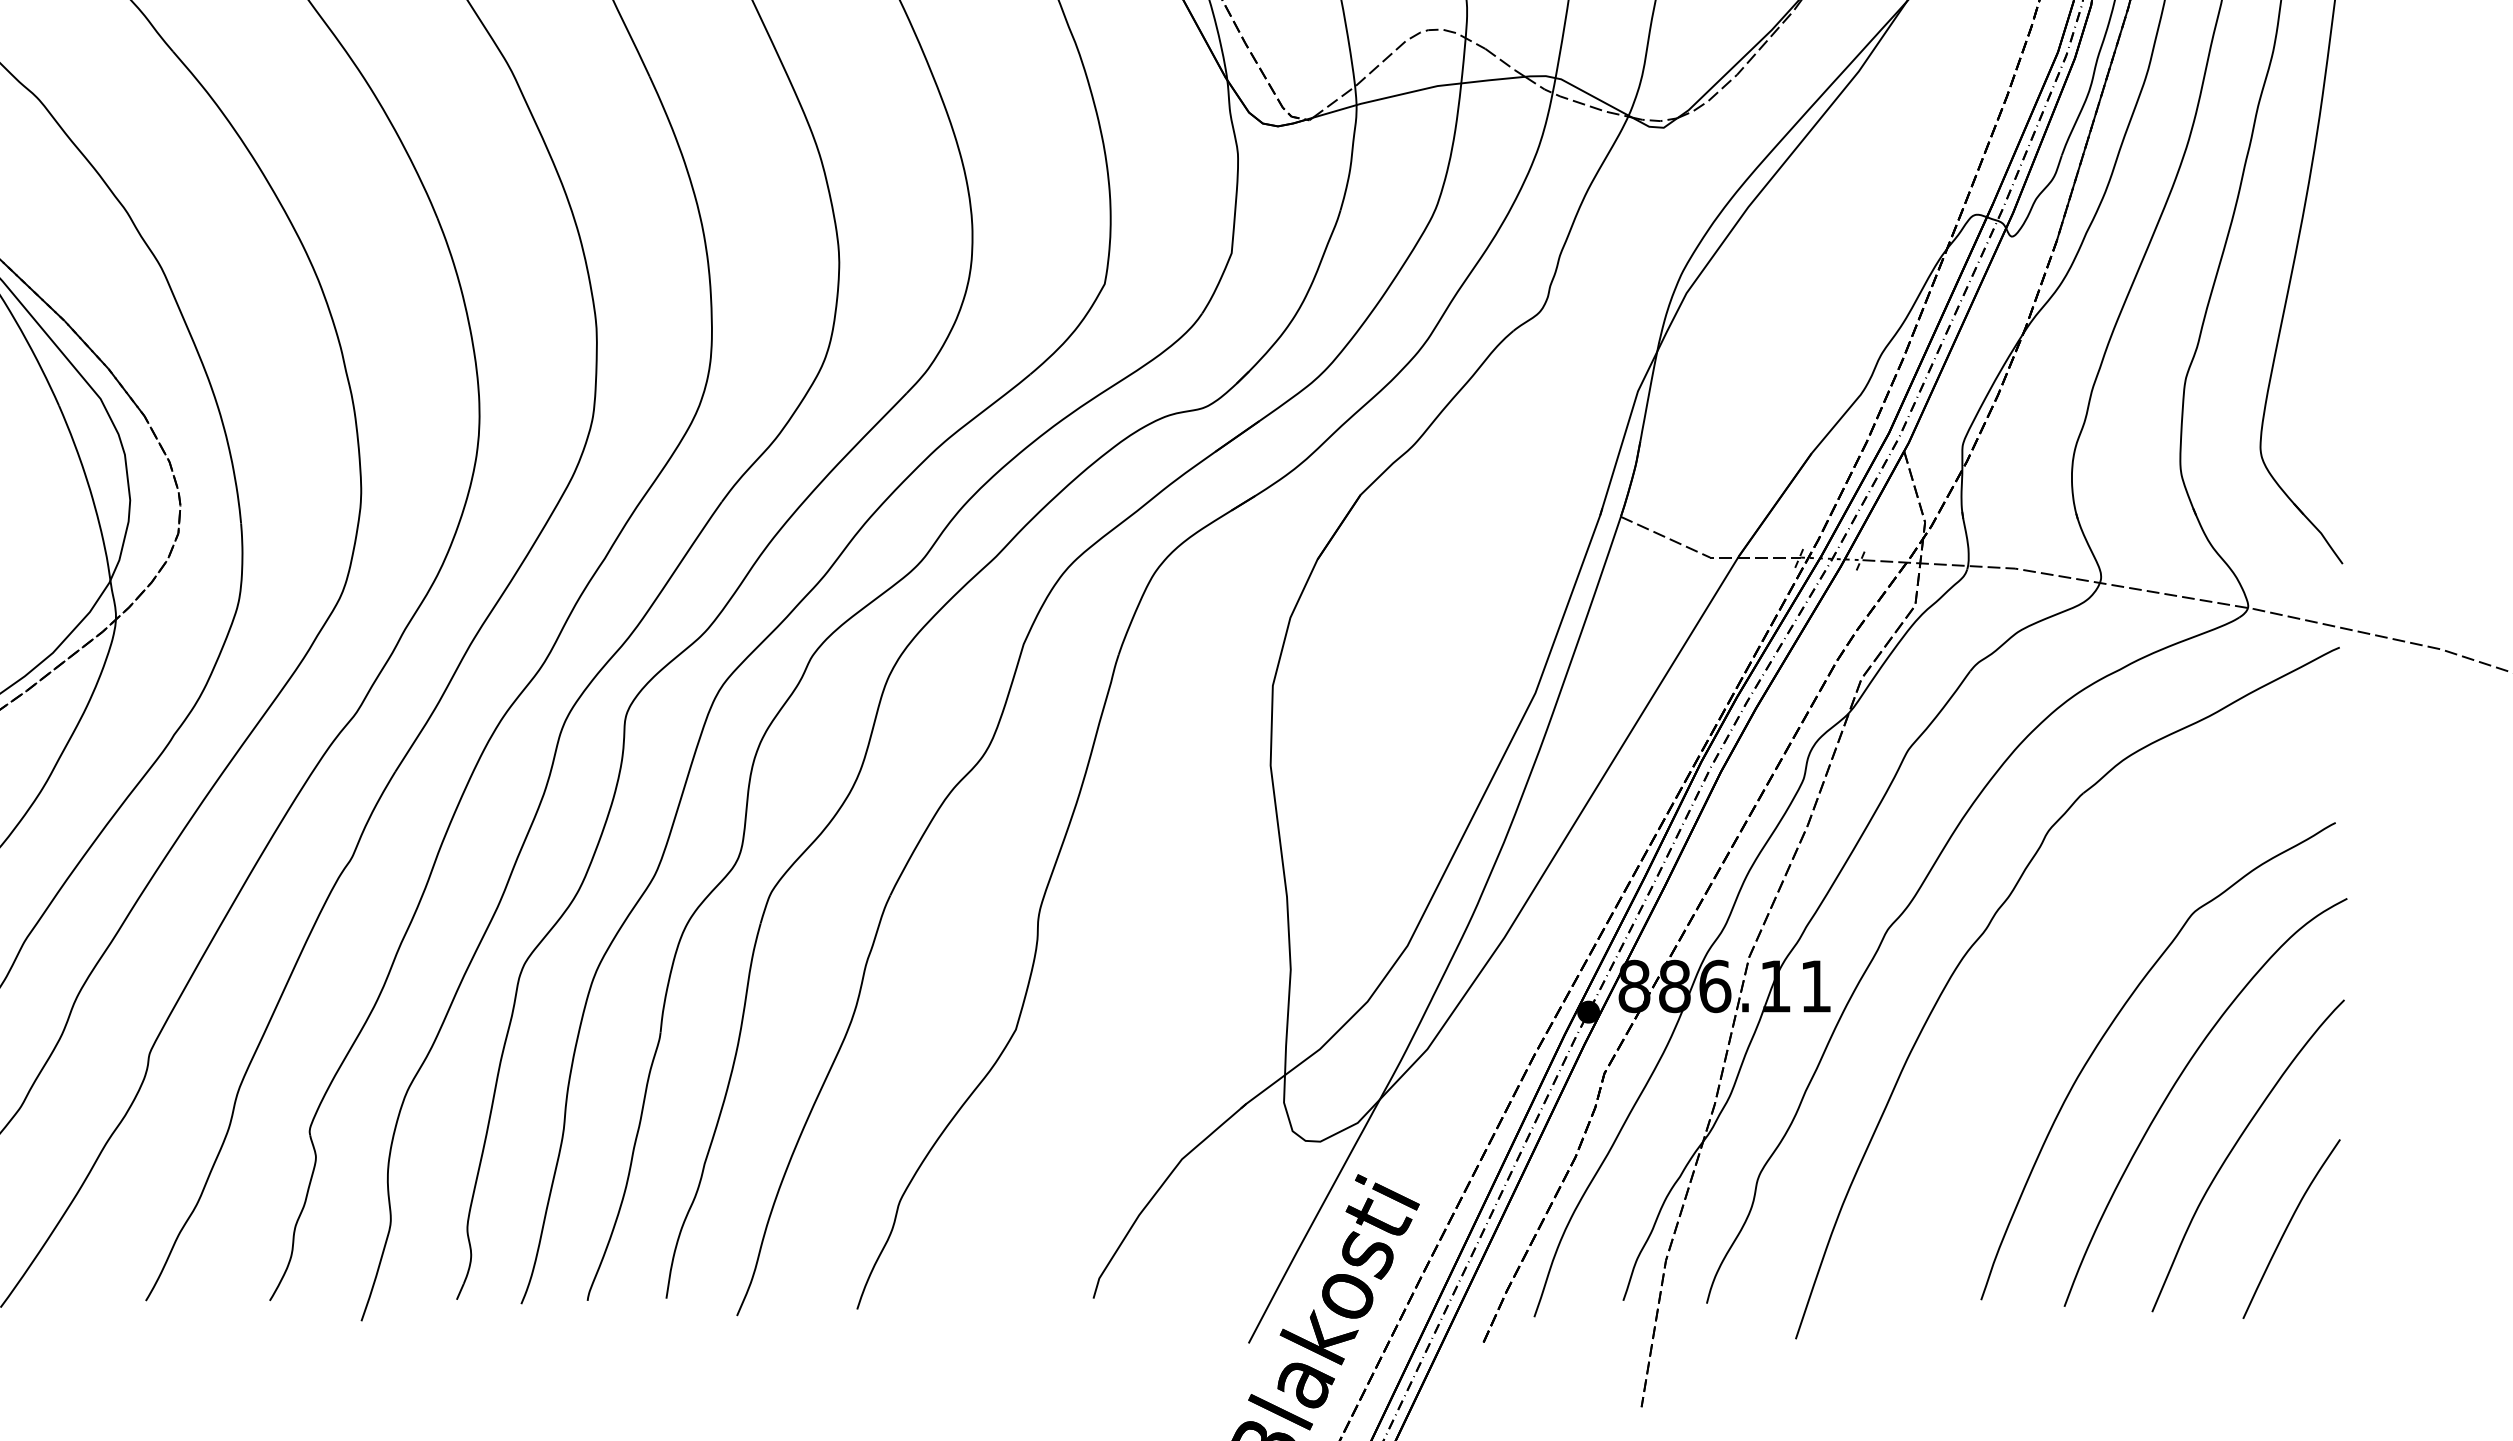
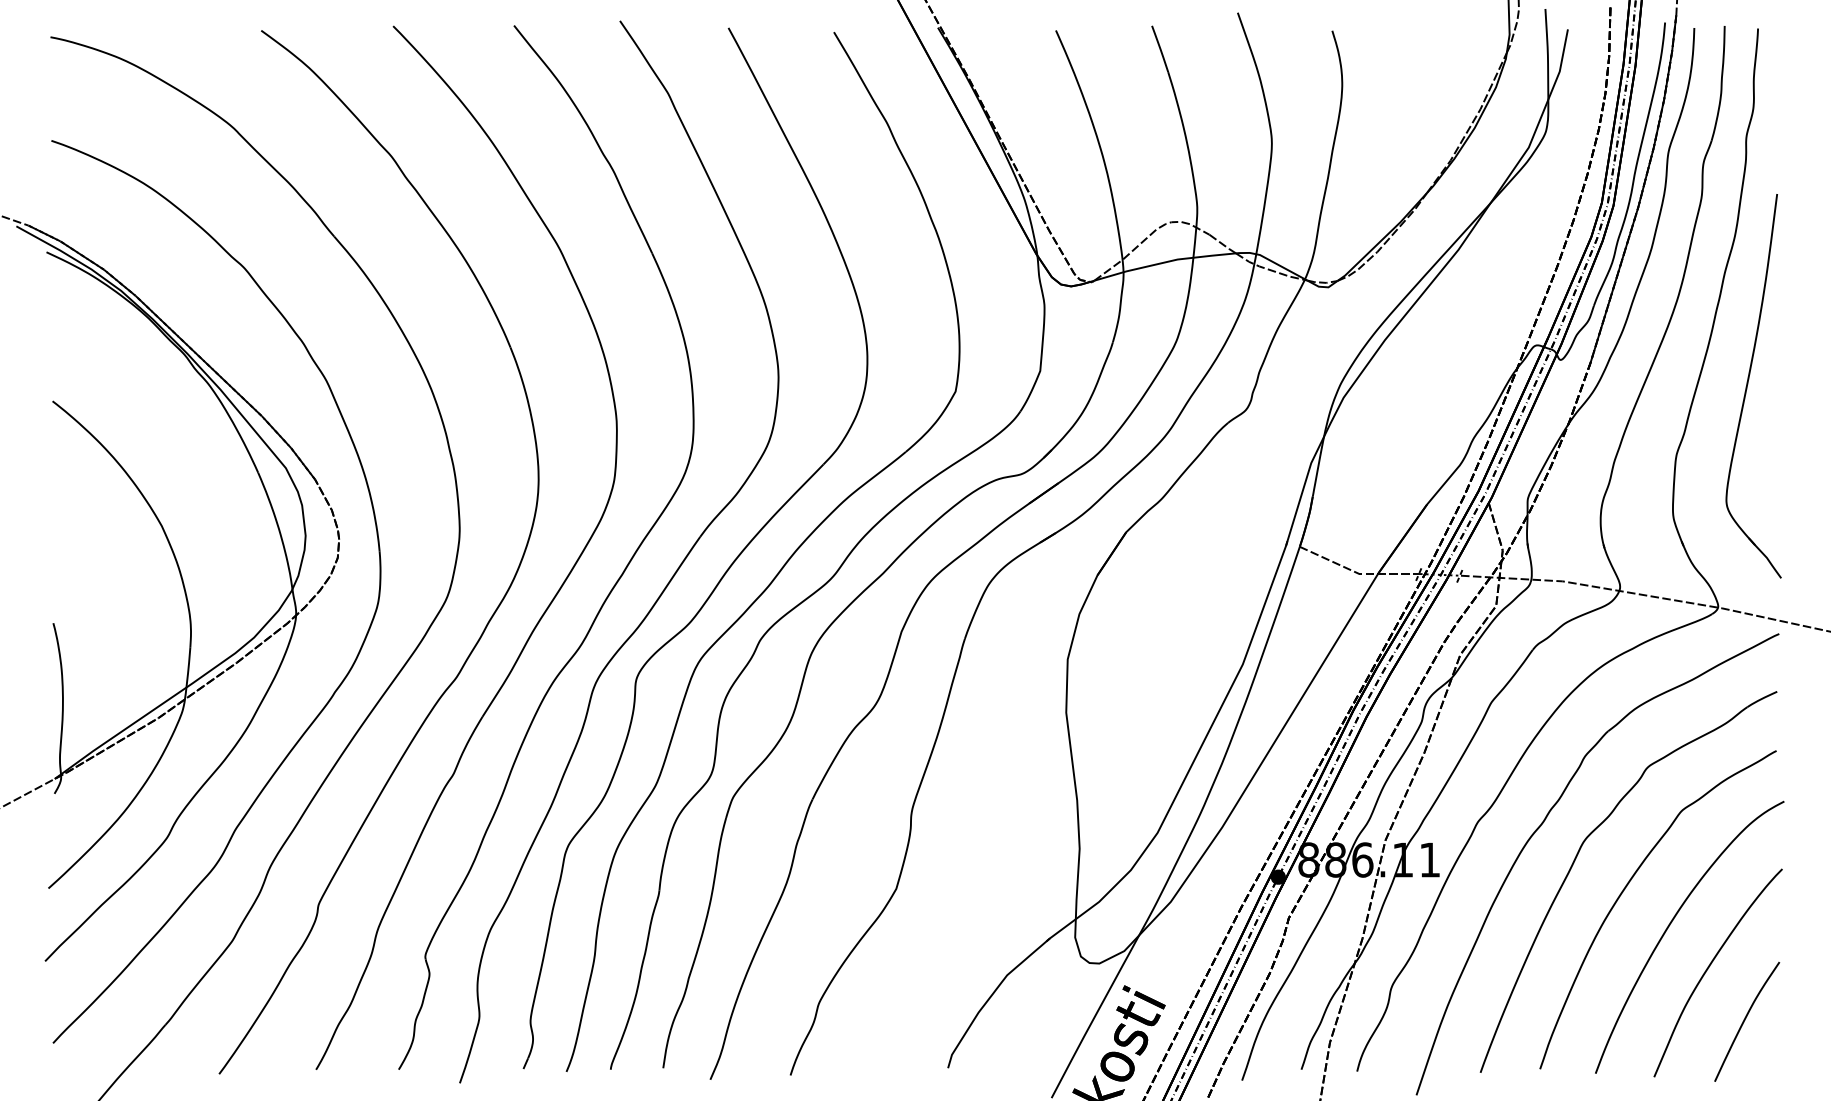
part: (2034, 988) -> (1575, 861), added

